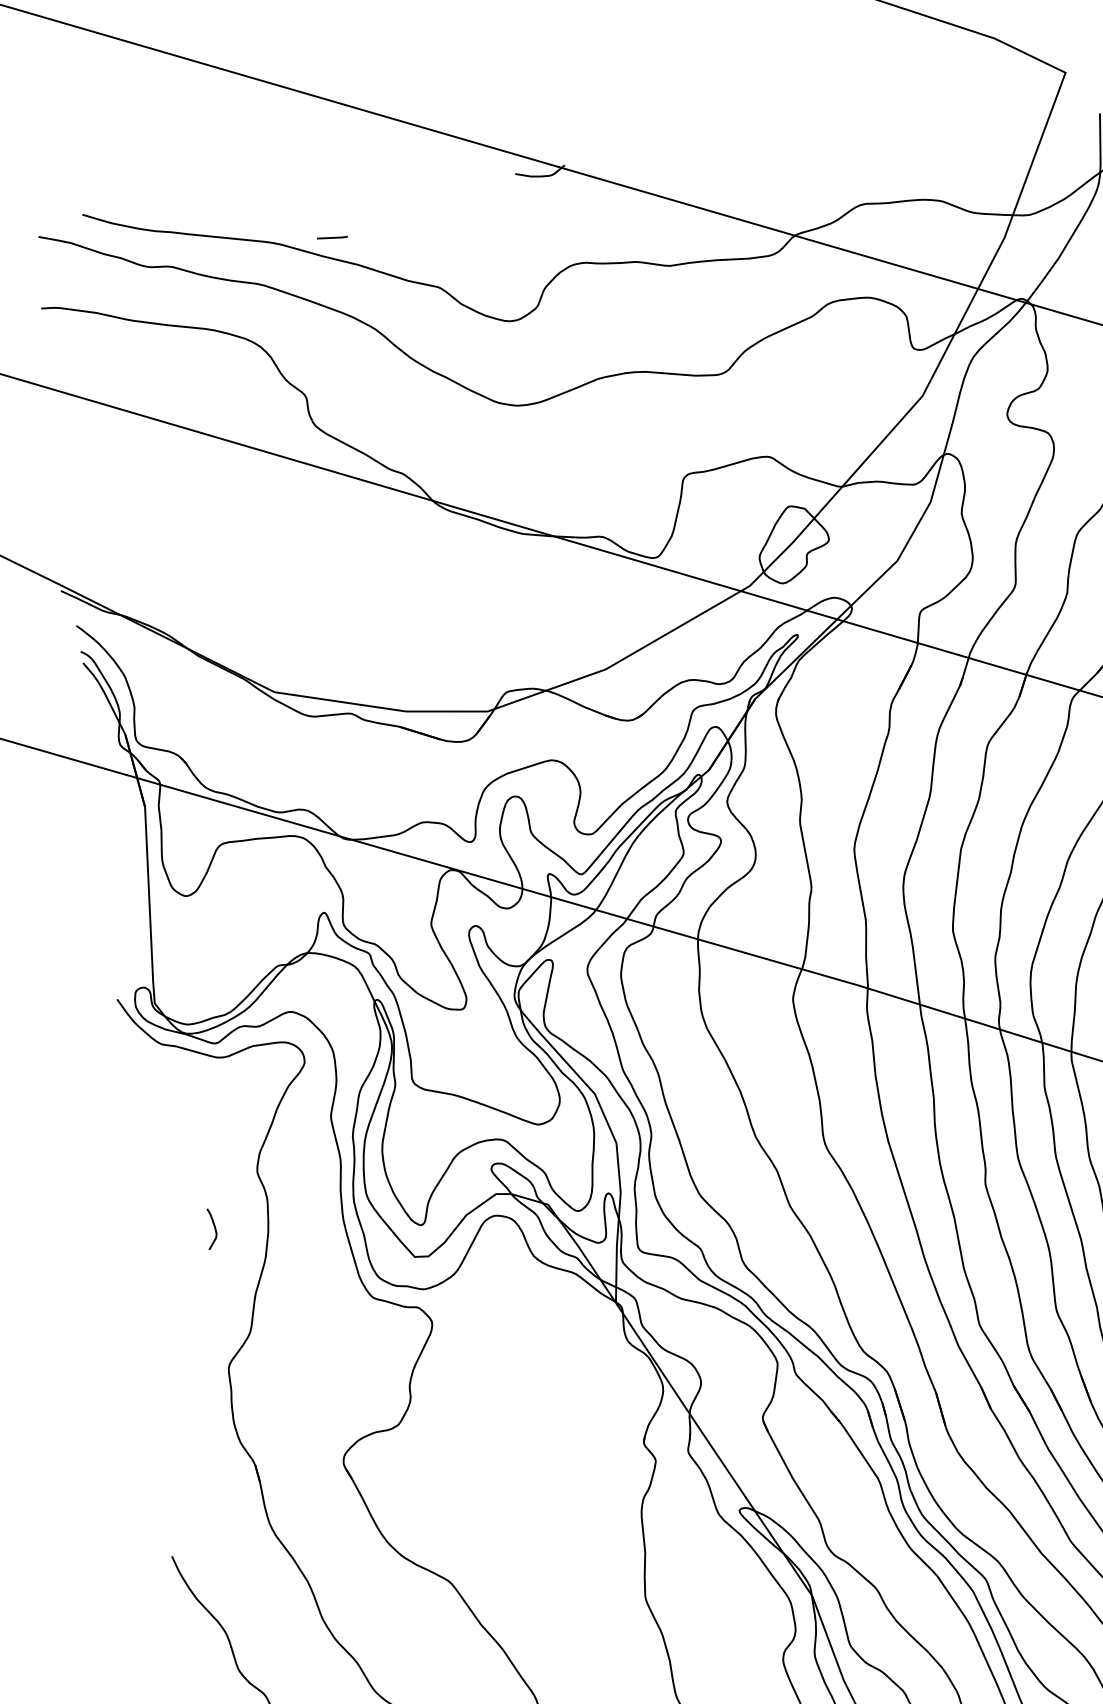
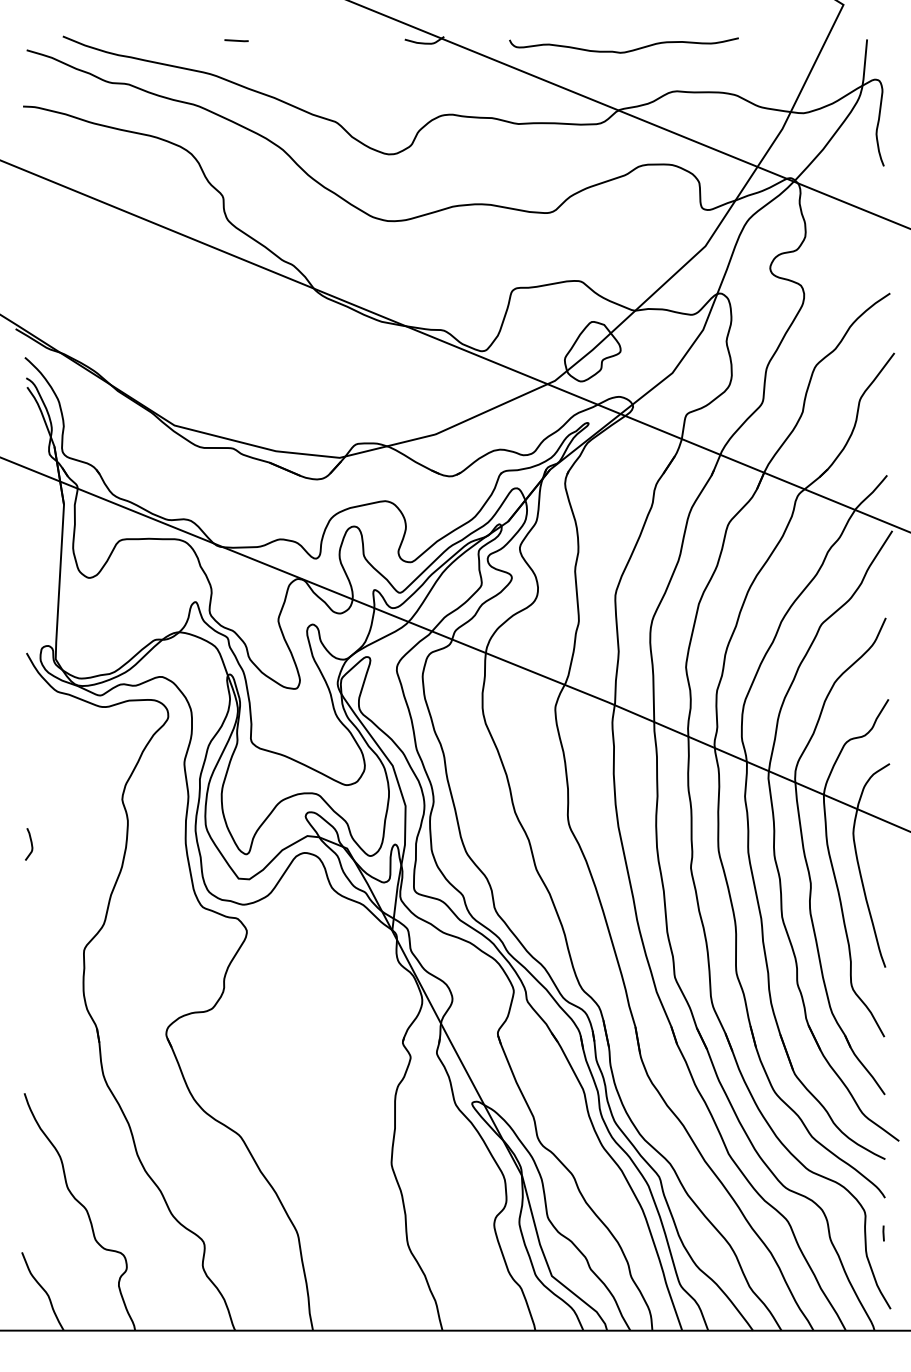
curve: (793, 160) -> (623, 51), added
line: (332, 237) -> (236, 40), moved
curve: (213, 1227) -> (30, 843), moved

